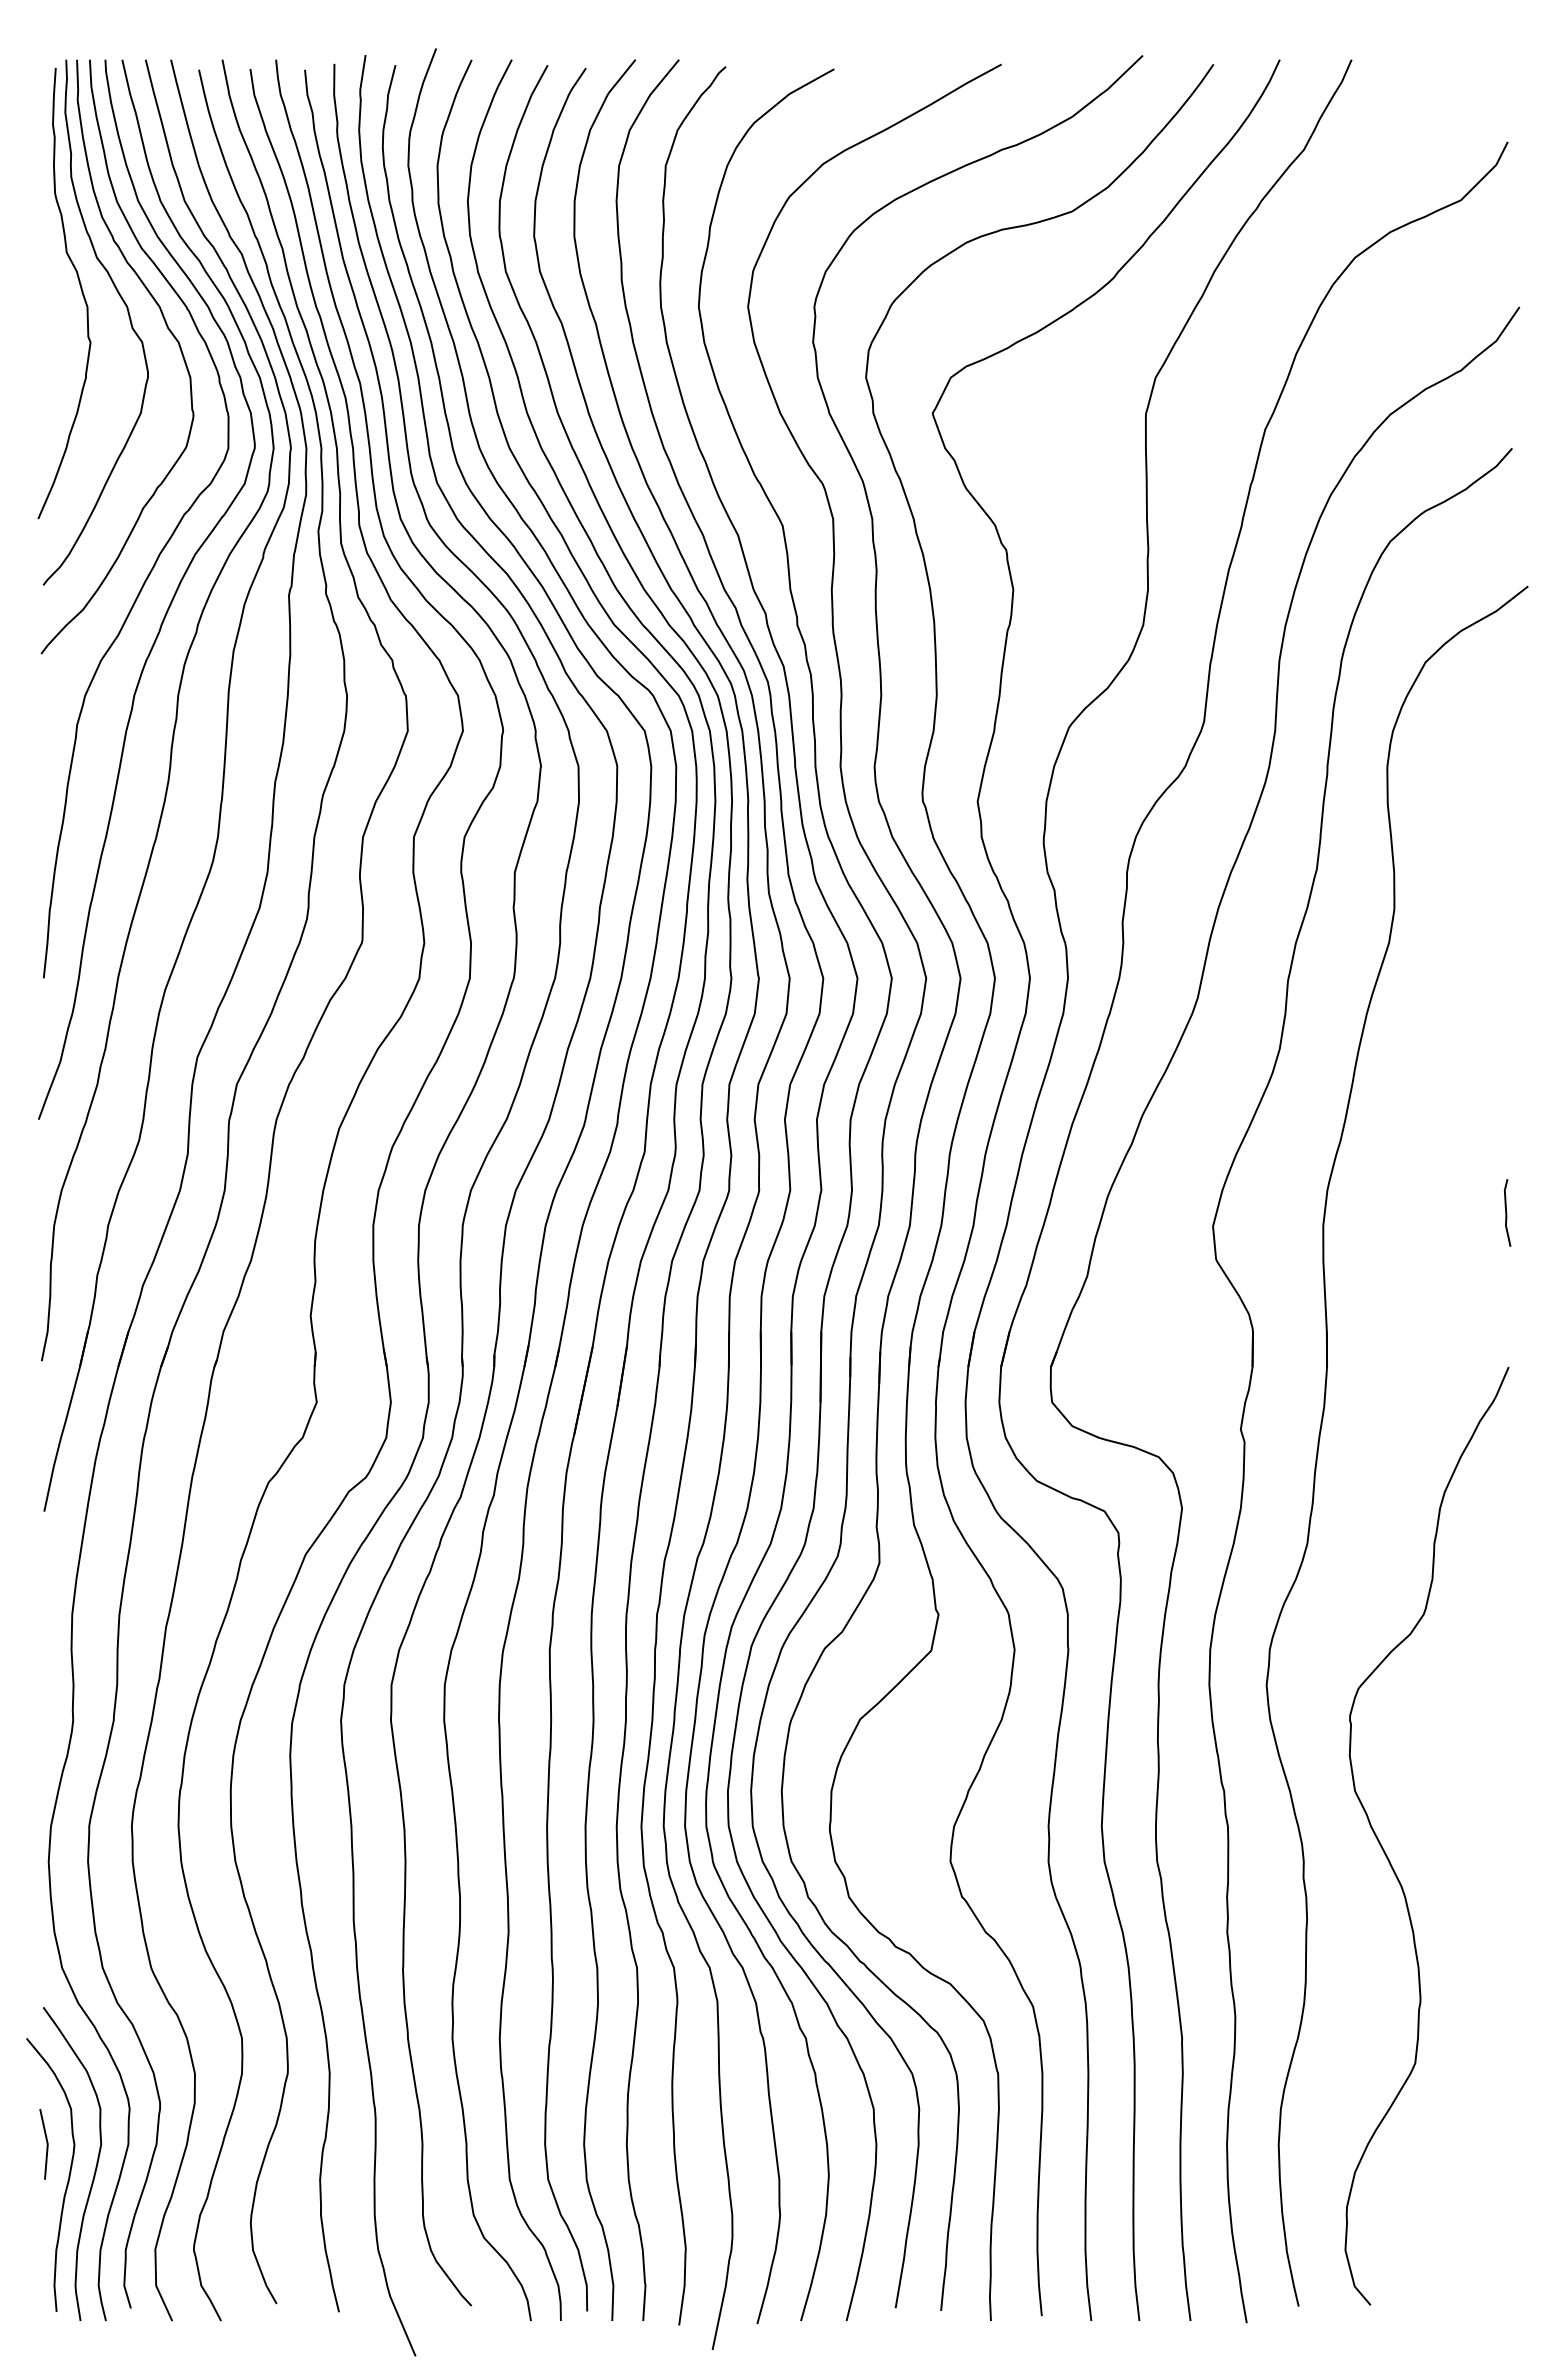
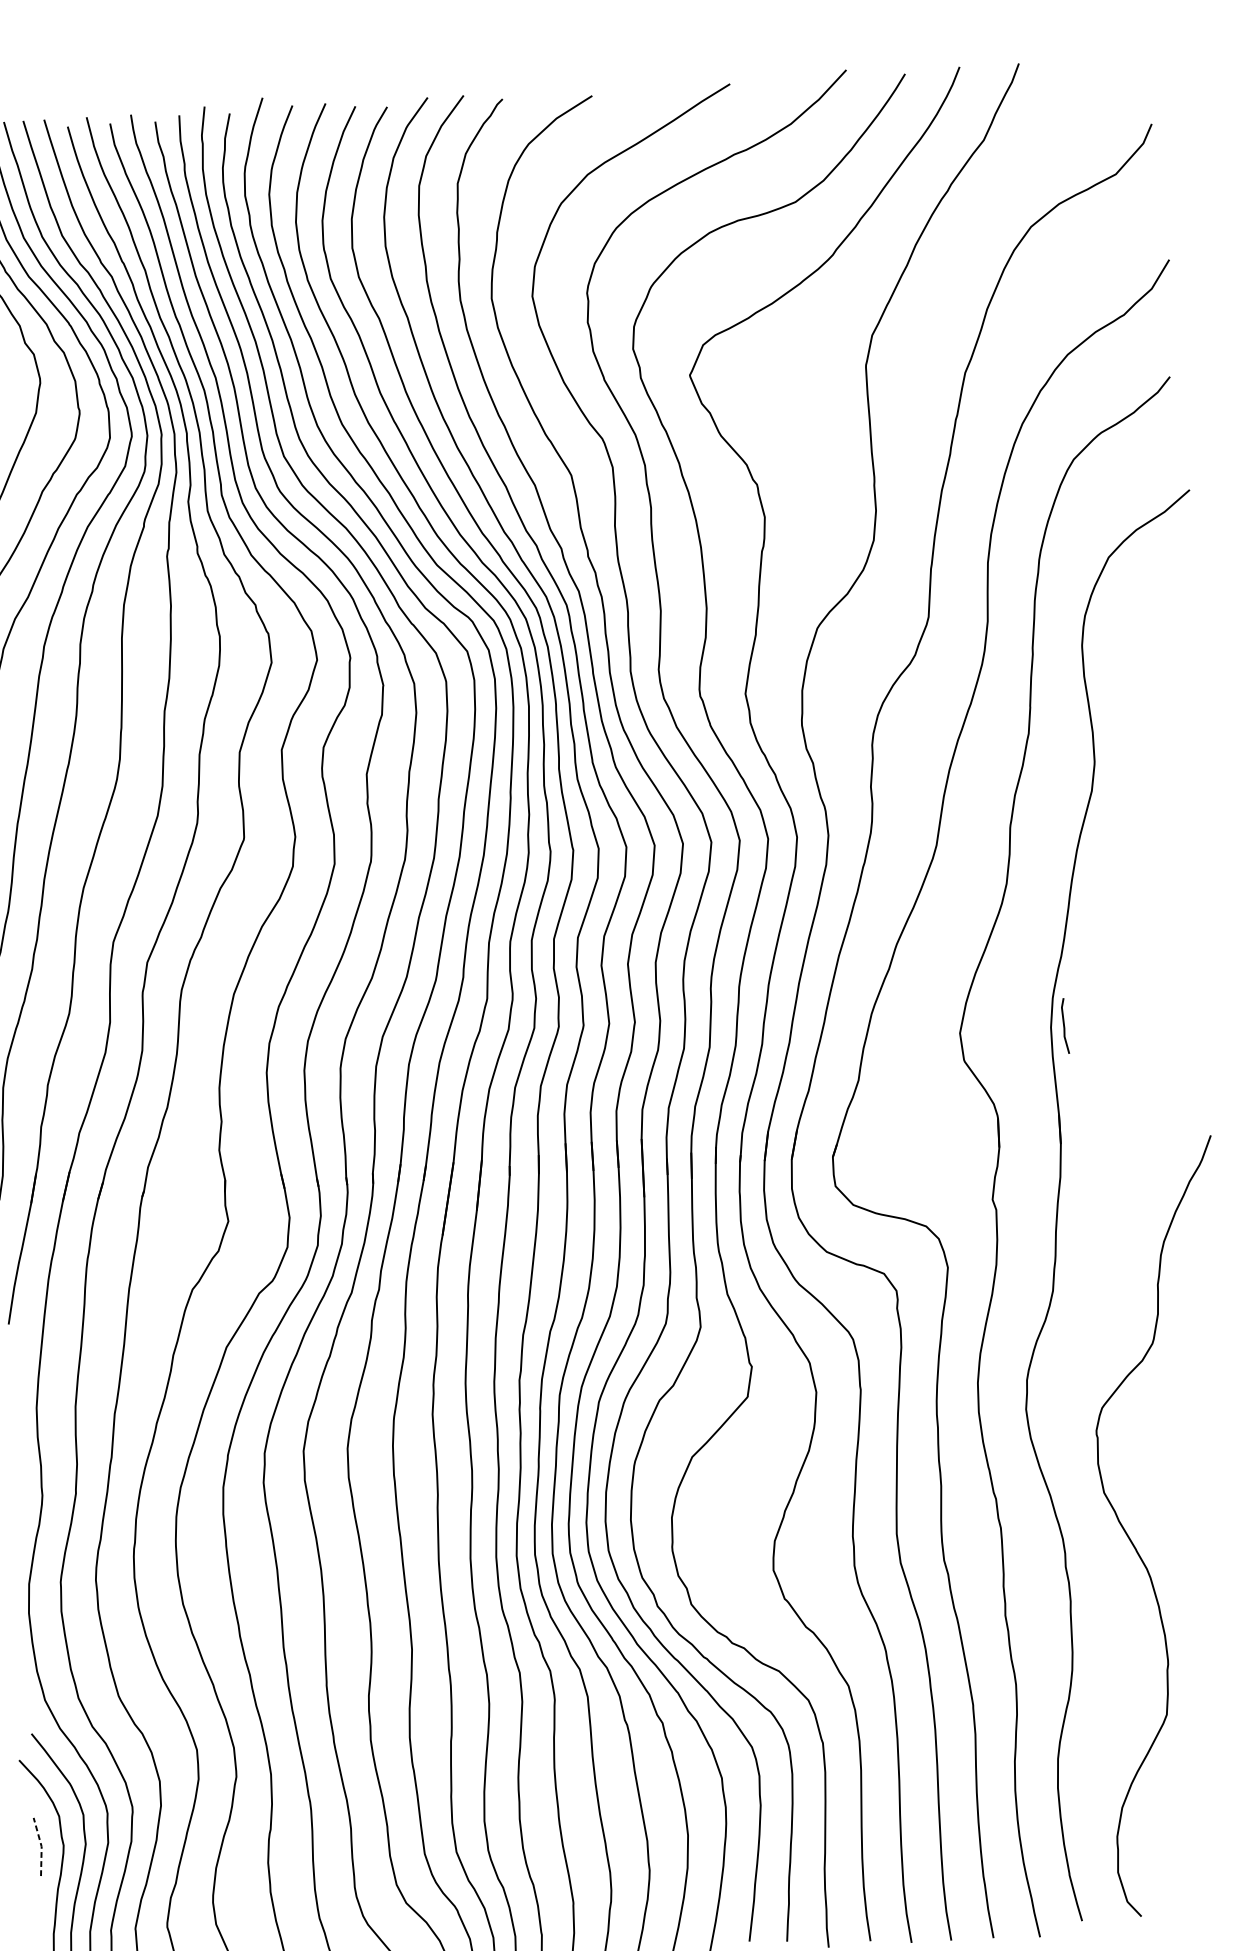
line: (1507, 1212) -> (1065, 1025), moved
line: (47, 2143) -> (41, 1846), solid -> dashed

